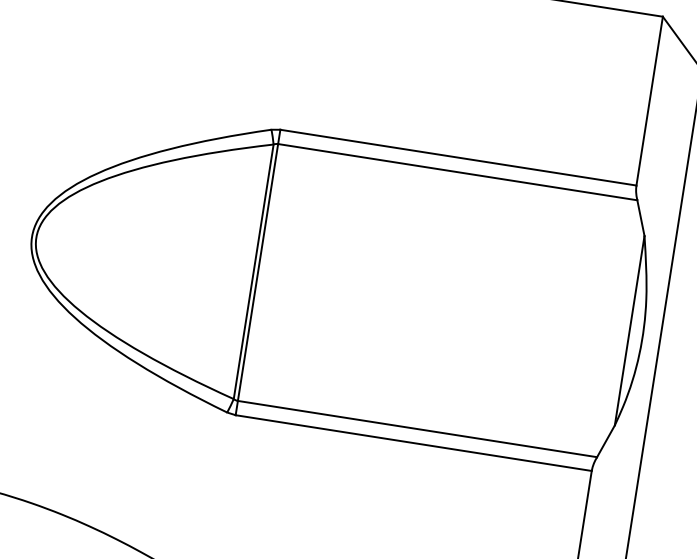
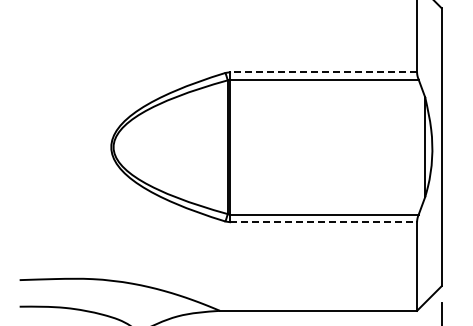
line: (458, 158) -> (323, 72), solid -> dashed
line: (413, 443) -> (323, 222), solid -> dashed

